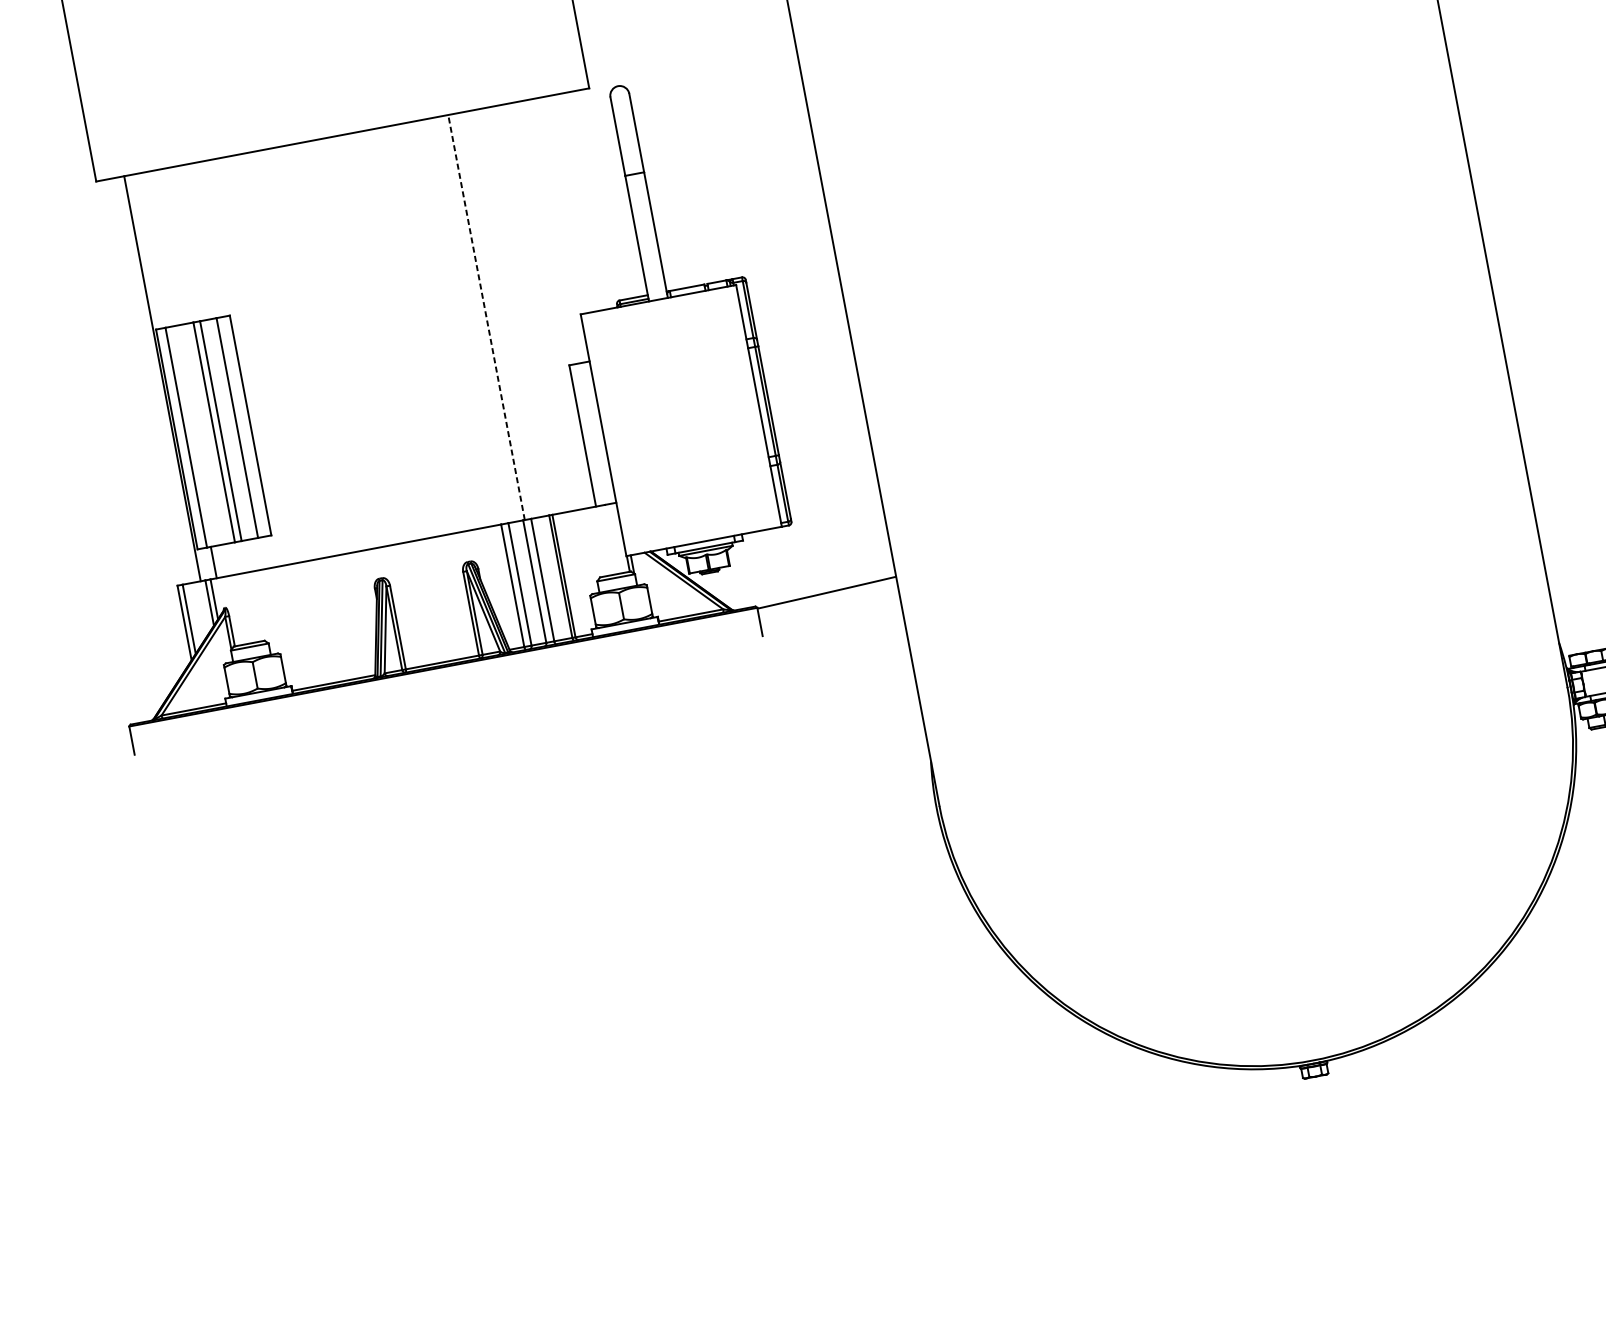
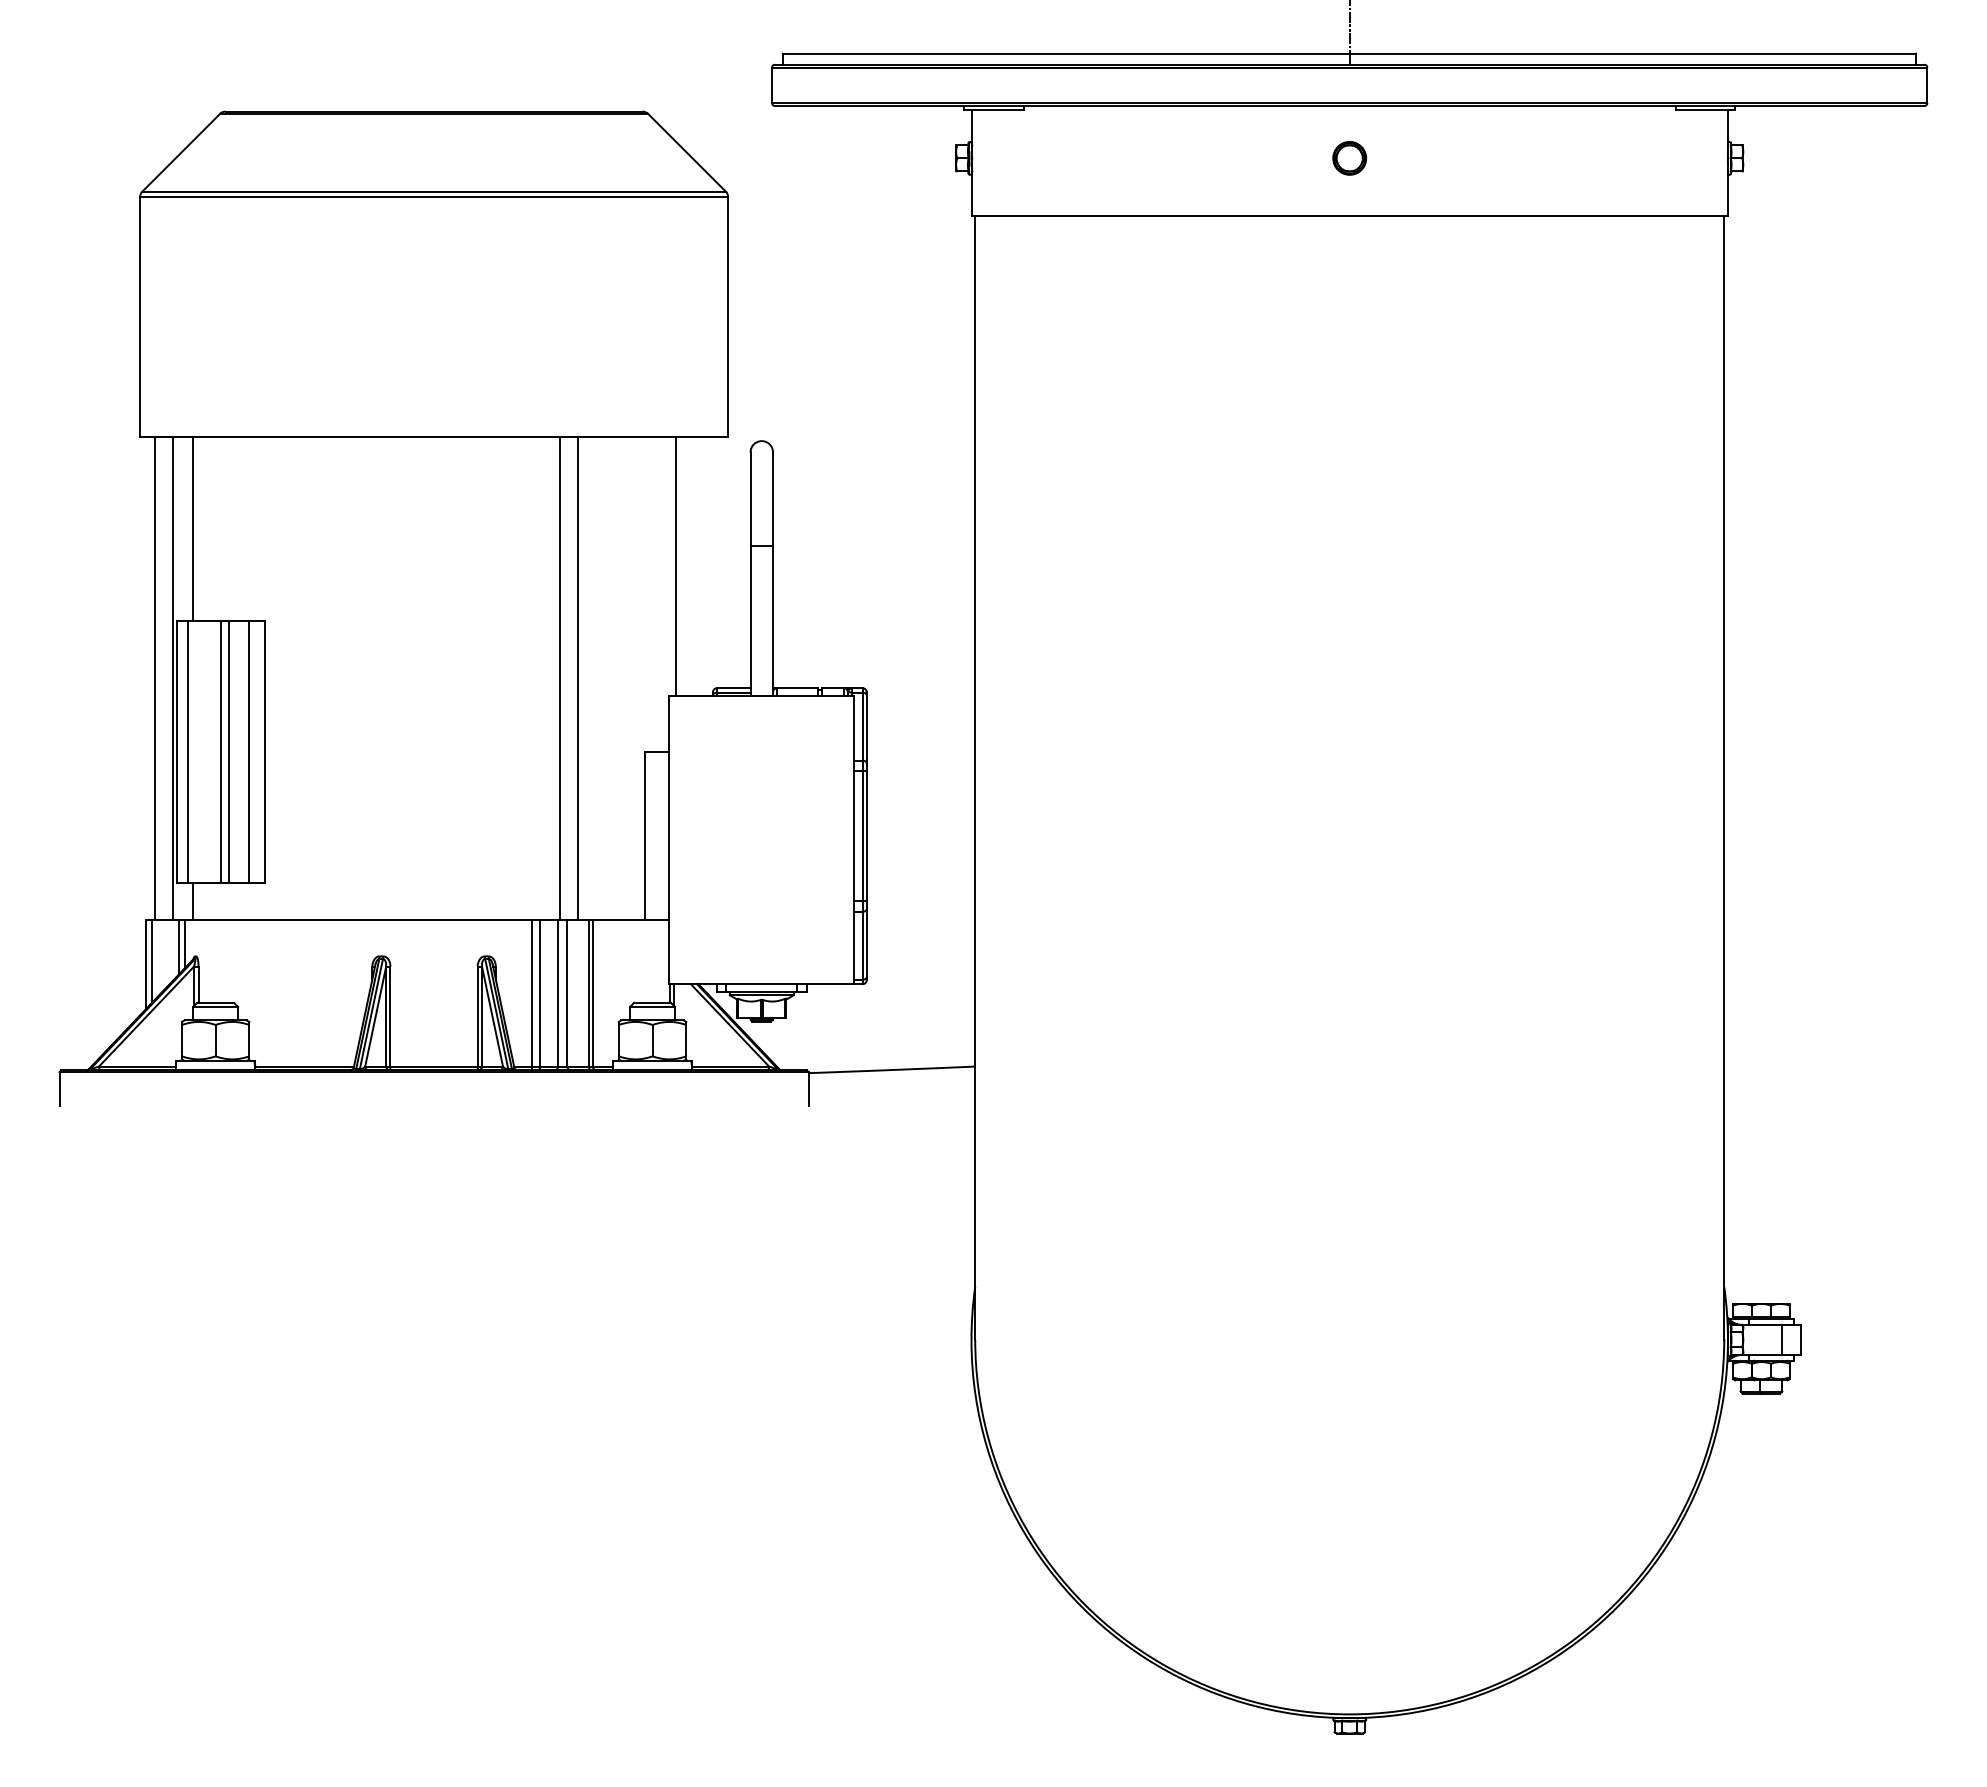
line: (565, 204) -> (675, 566), added
line: (154, 249) -> (192, 528), added
line: (501, 314) -> (577, 678), added
line: (486, 317) -> (559, 678), dashed -> solid
line: (147, 381) -> (155, 678), added

